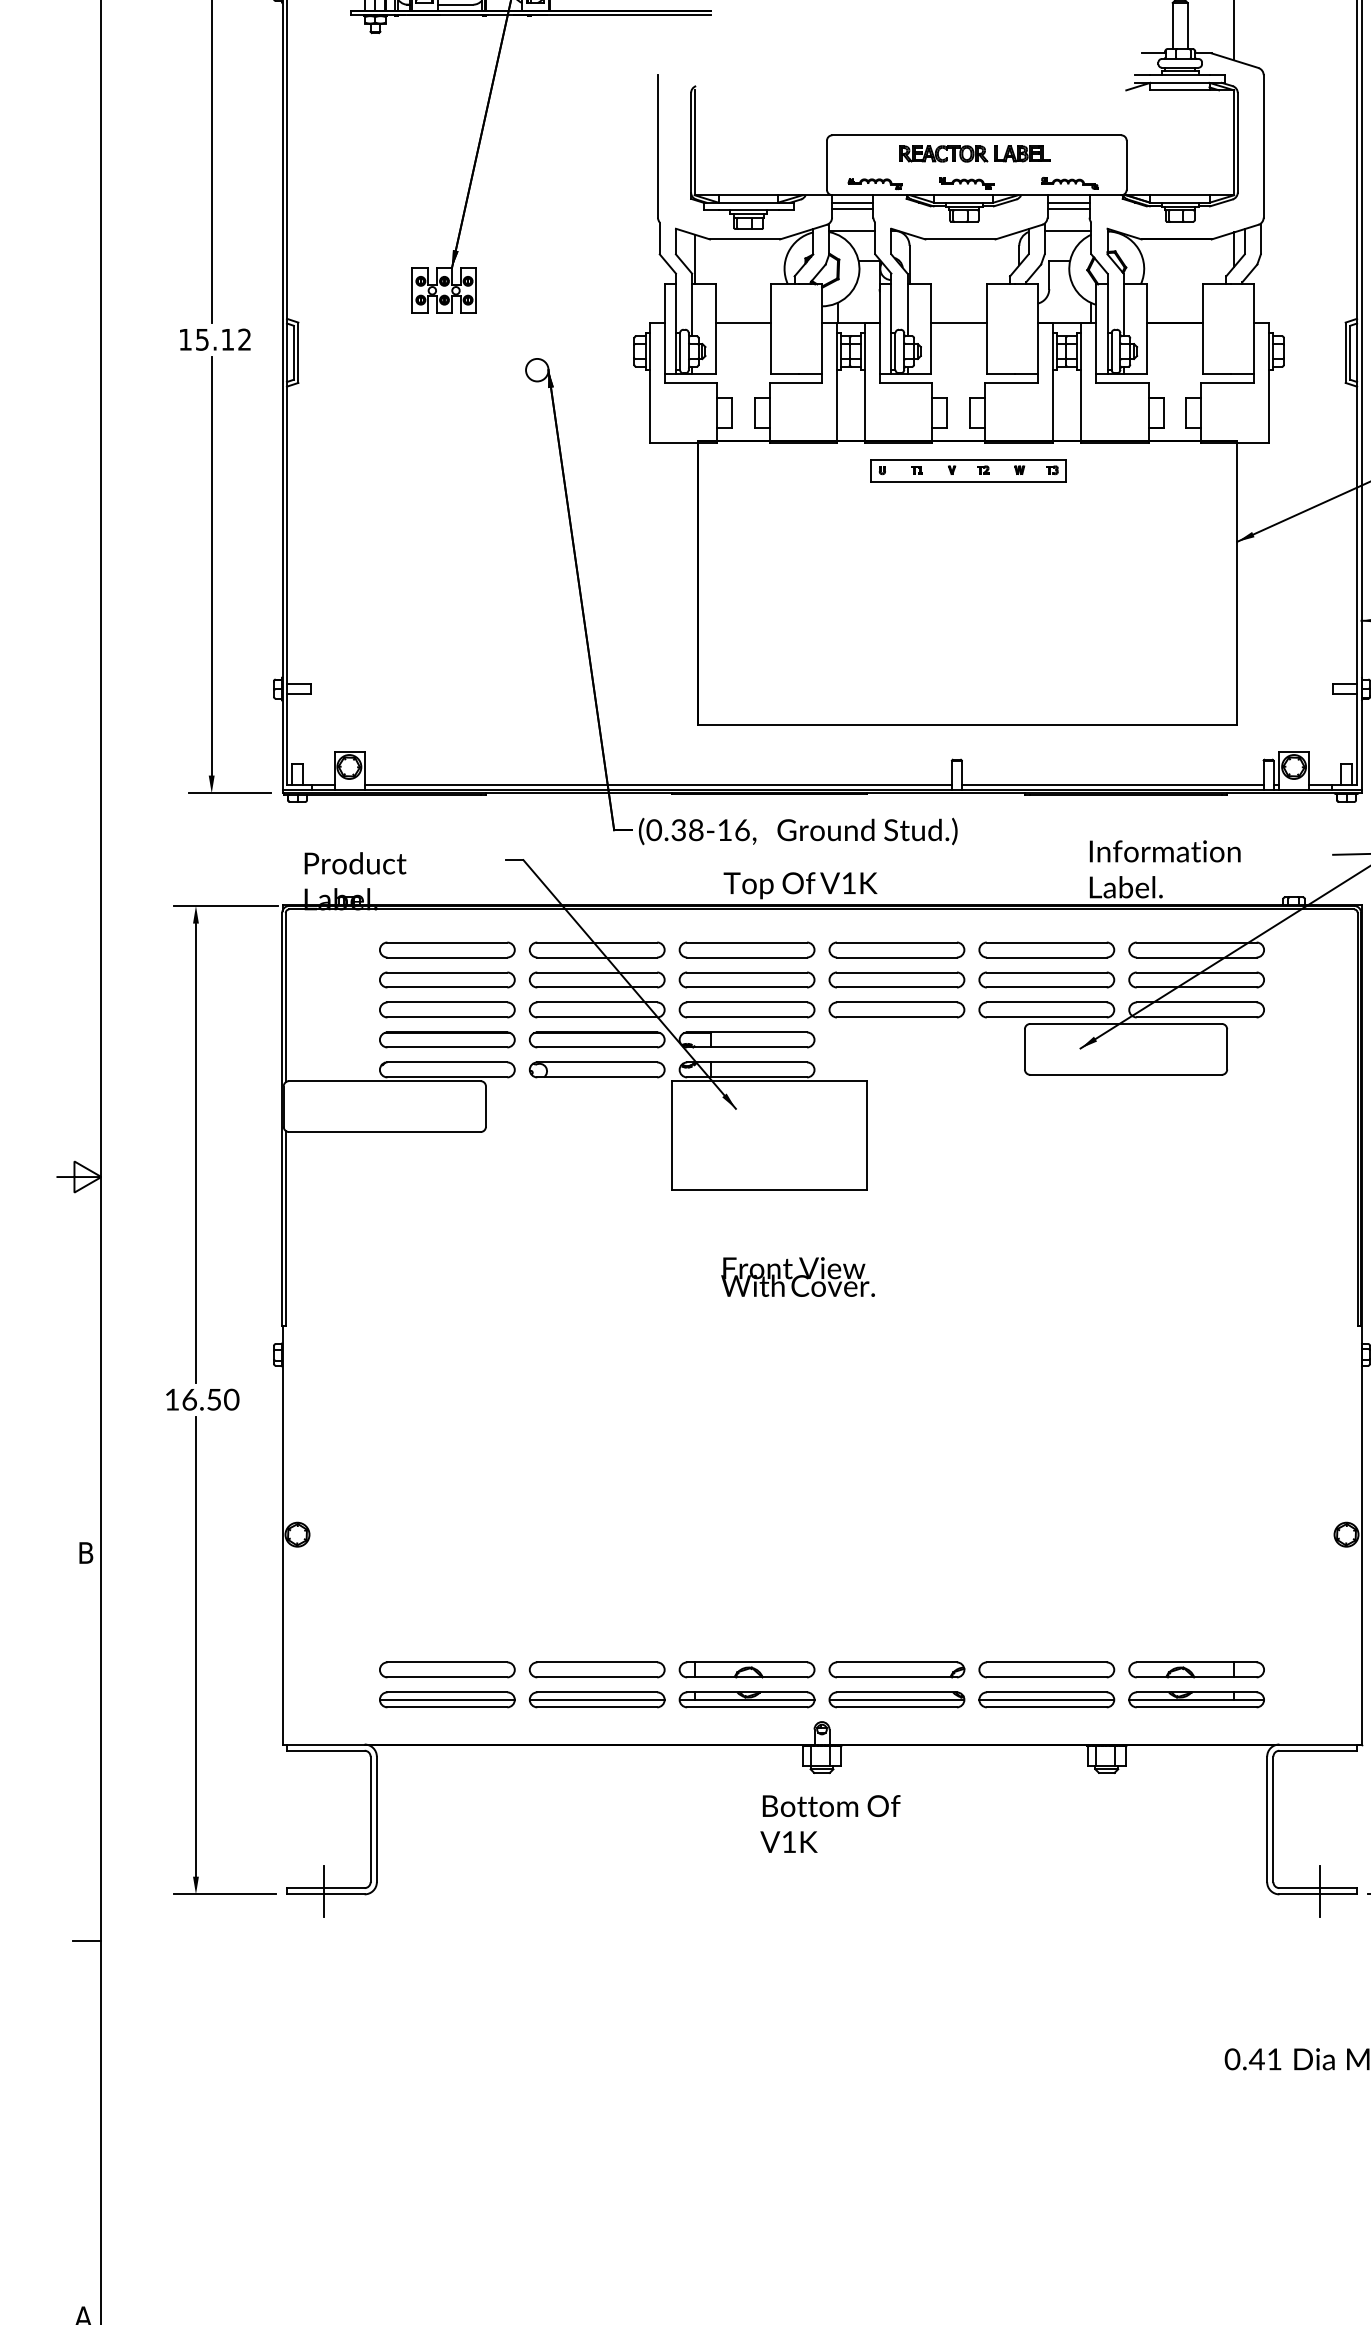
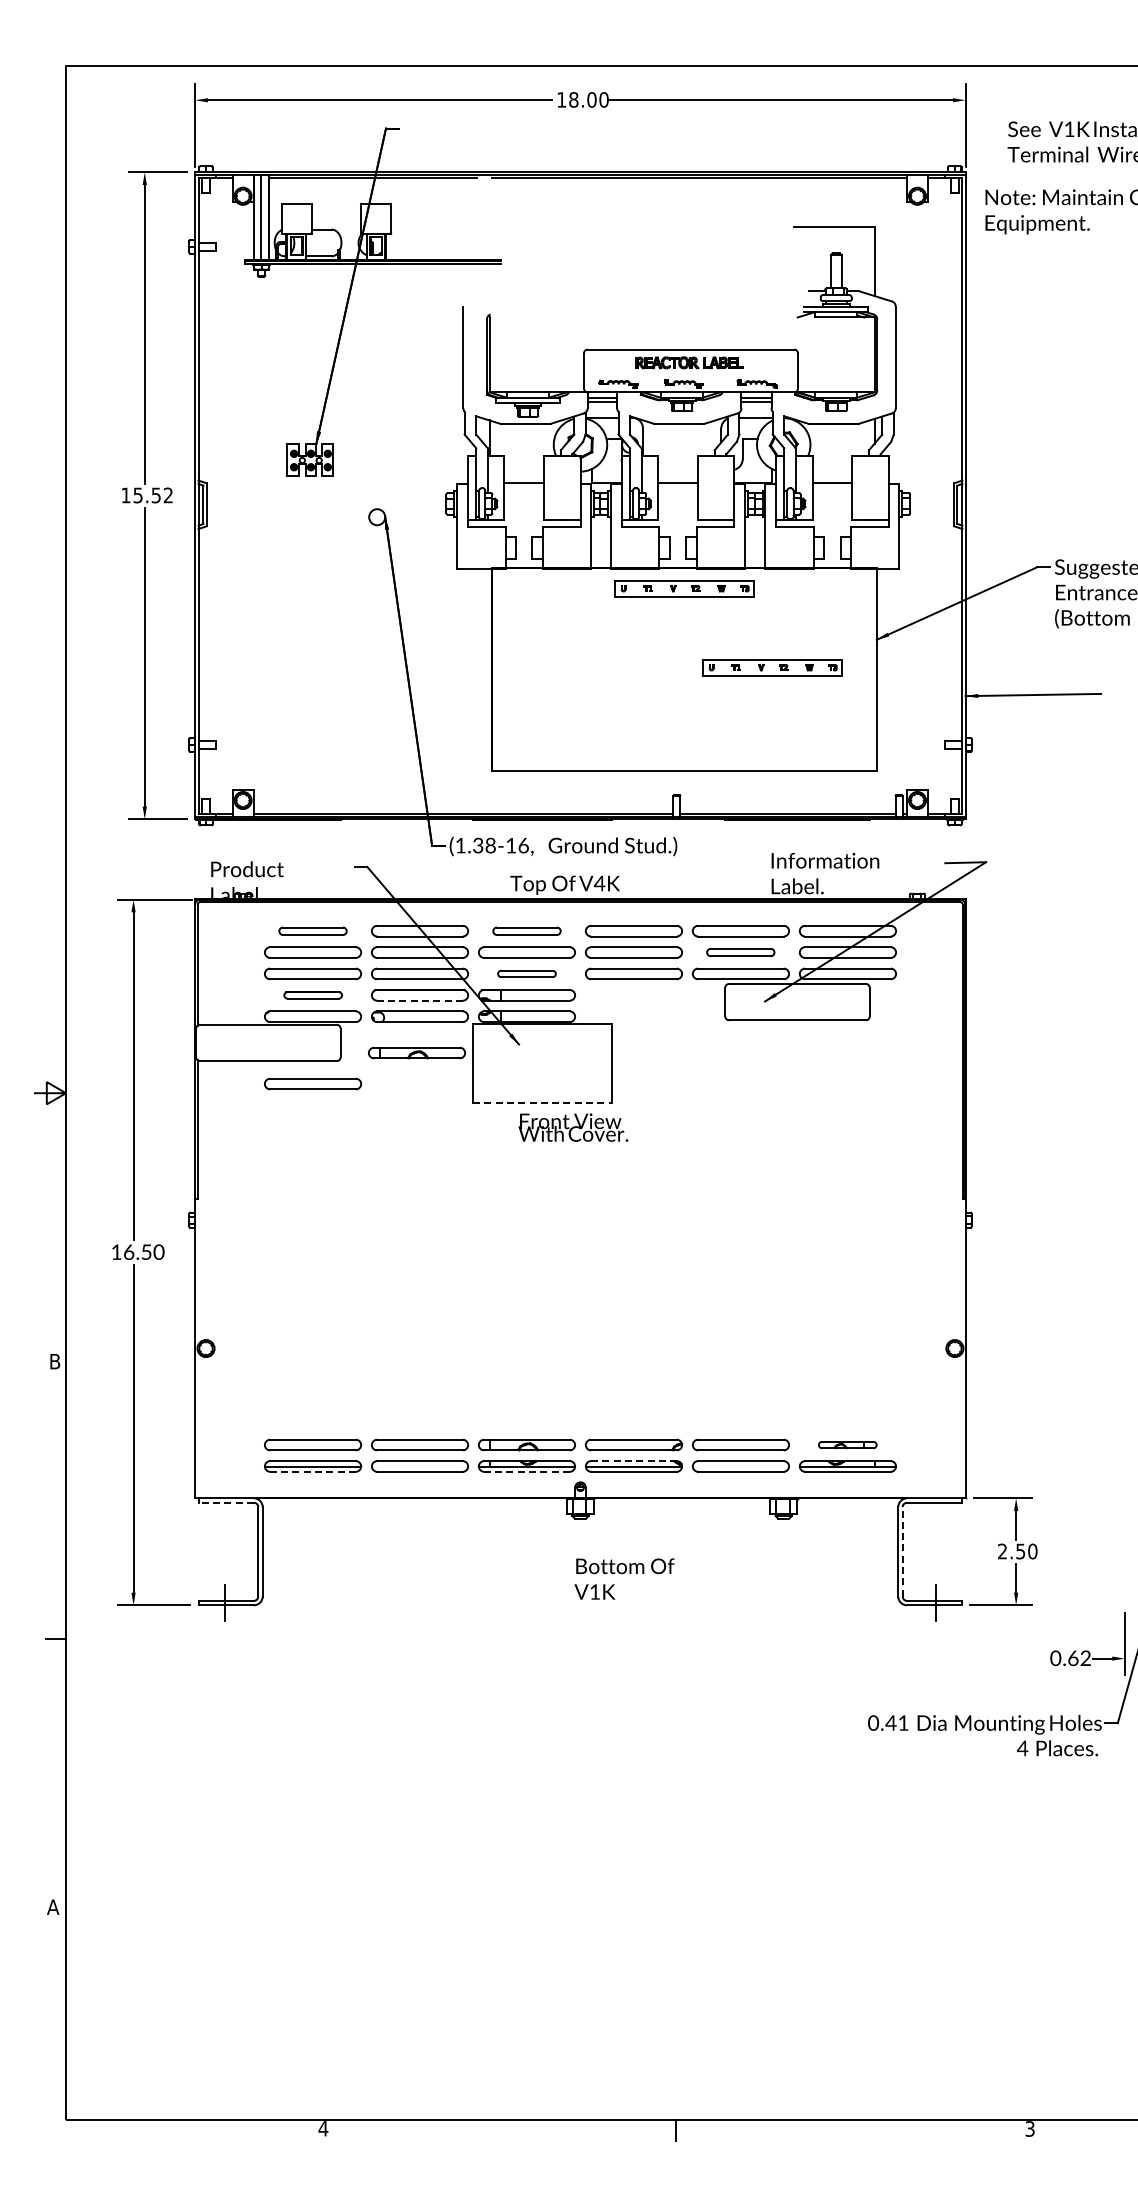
text: (226, 339) -> (155, 495), 15.12 -> 15.52
part: (1091, 580) -> (772, 667), added
text: (653, 830) -> (460, 845), (0.38-16, -> (1.38-16,
text: (848, 883) -> (599, 883), V1K -> V4K
part: (446, 950) -> (312, 931), size x0.7
part: (746, 950) -> (526, 931), size x0.7
part: (1046, 979) -> (740, 952), size x0.7
part: (746, 1009) -> (526, 973), size x0.6
part: (448, 1040) -> (313, 995), size x0.6
line: (597, 1047) -> (420, 1000), solid -> dashed
part: (592, 1119) -> (416, 1052), added
part: (446, 1163) -> (312, 1083), added
line: (768, 1190) -> (542, 1102), solid -> dashed
text: (798, 1276) -> (573, 1127), moved
part: (1196, 1669) -> (847, 1444), size x0.6
line: (896, 1692) -> (633, 1461), solid -> dashed
line: (596, 1699) -> (419, 1466), removed
line: (1046, 1699) -> (740, 1466), removed
line: (448, 1706) -> (313, 1471), solid -> dashed
line: (746, 1706) -> (526, 1471), solid -> dashed
line: (326, 1750) -> (226, 1502), solid -> dashed
line: (1273, 1818) -> (902, 1551), solid -> dashed
text: (830, 1823) -> (624, 1578), moved

